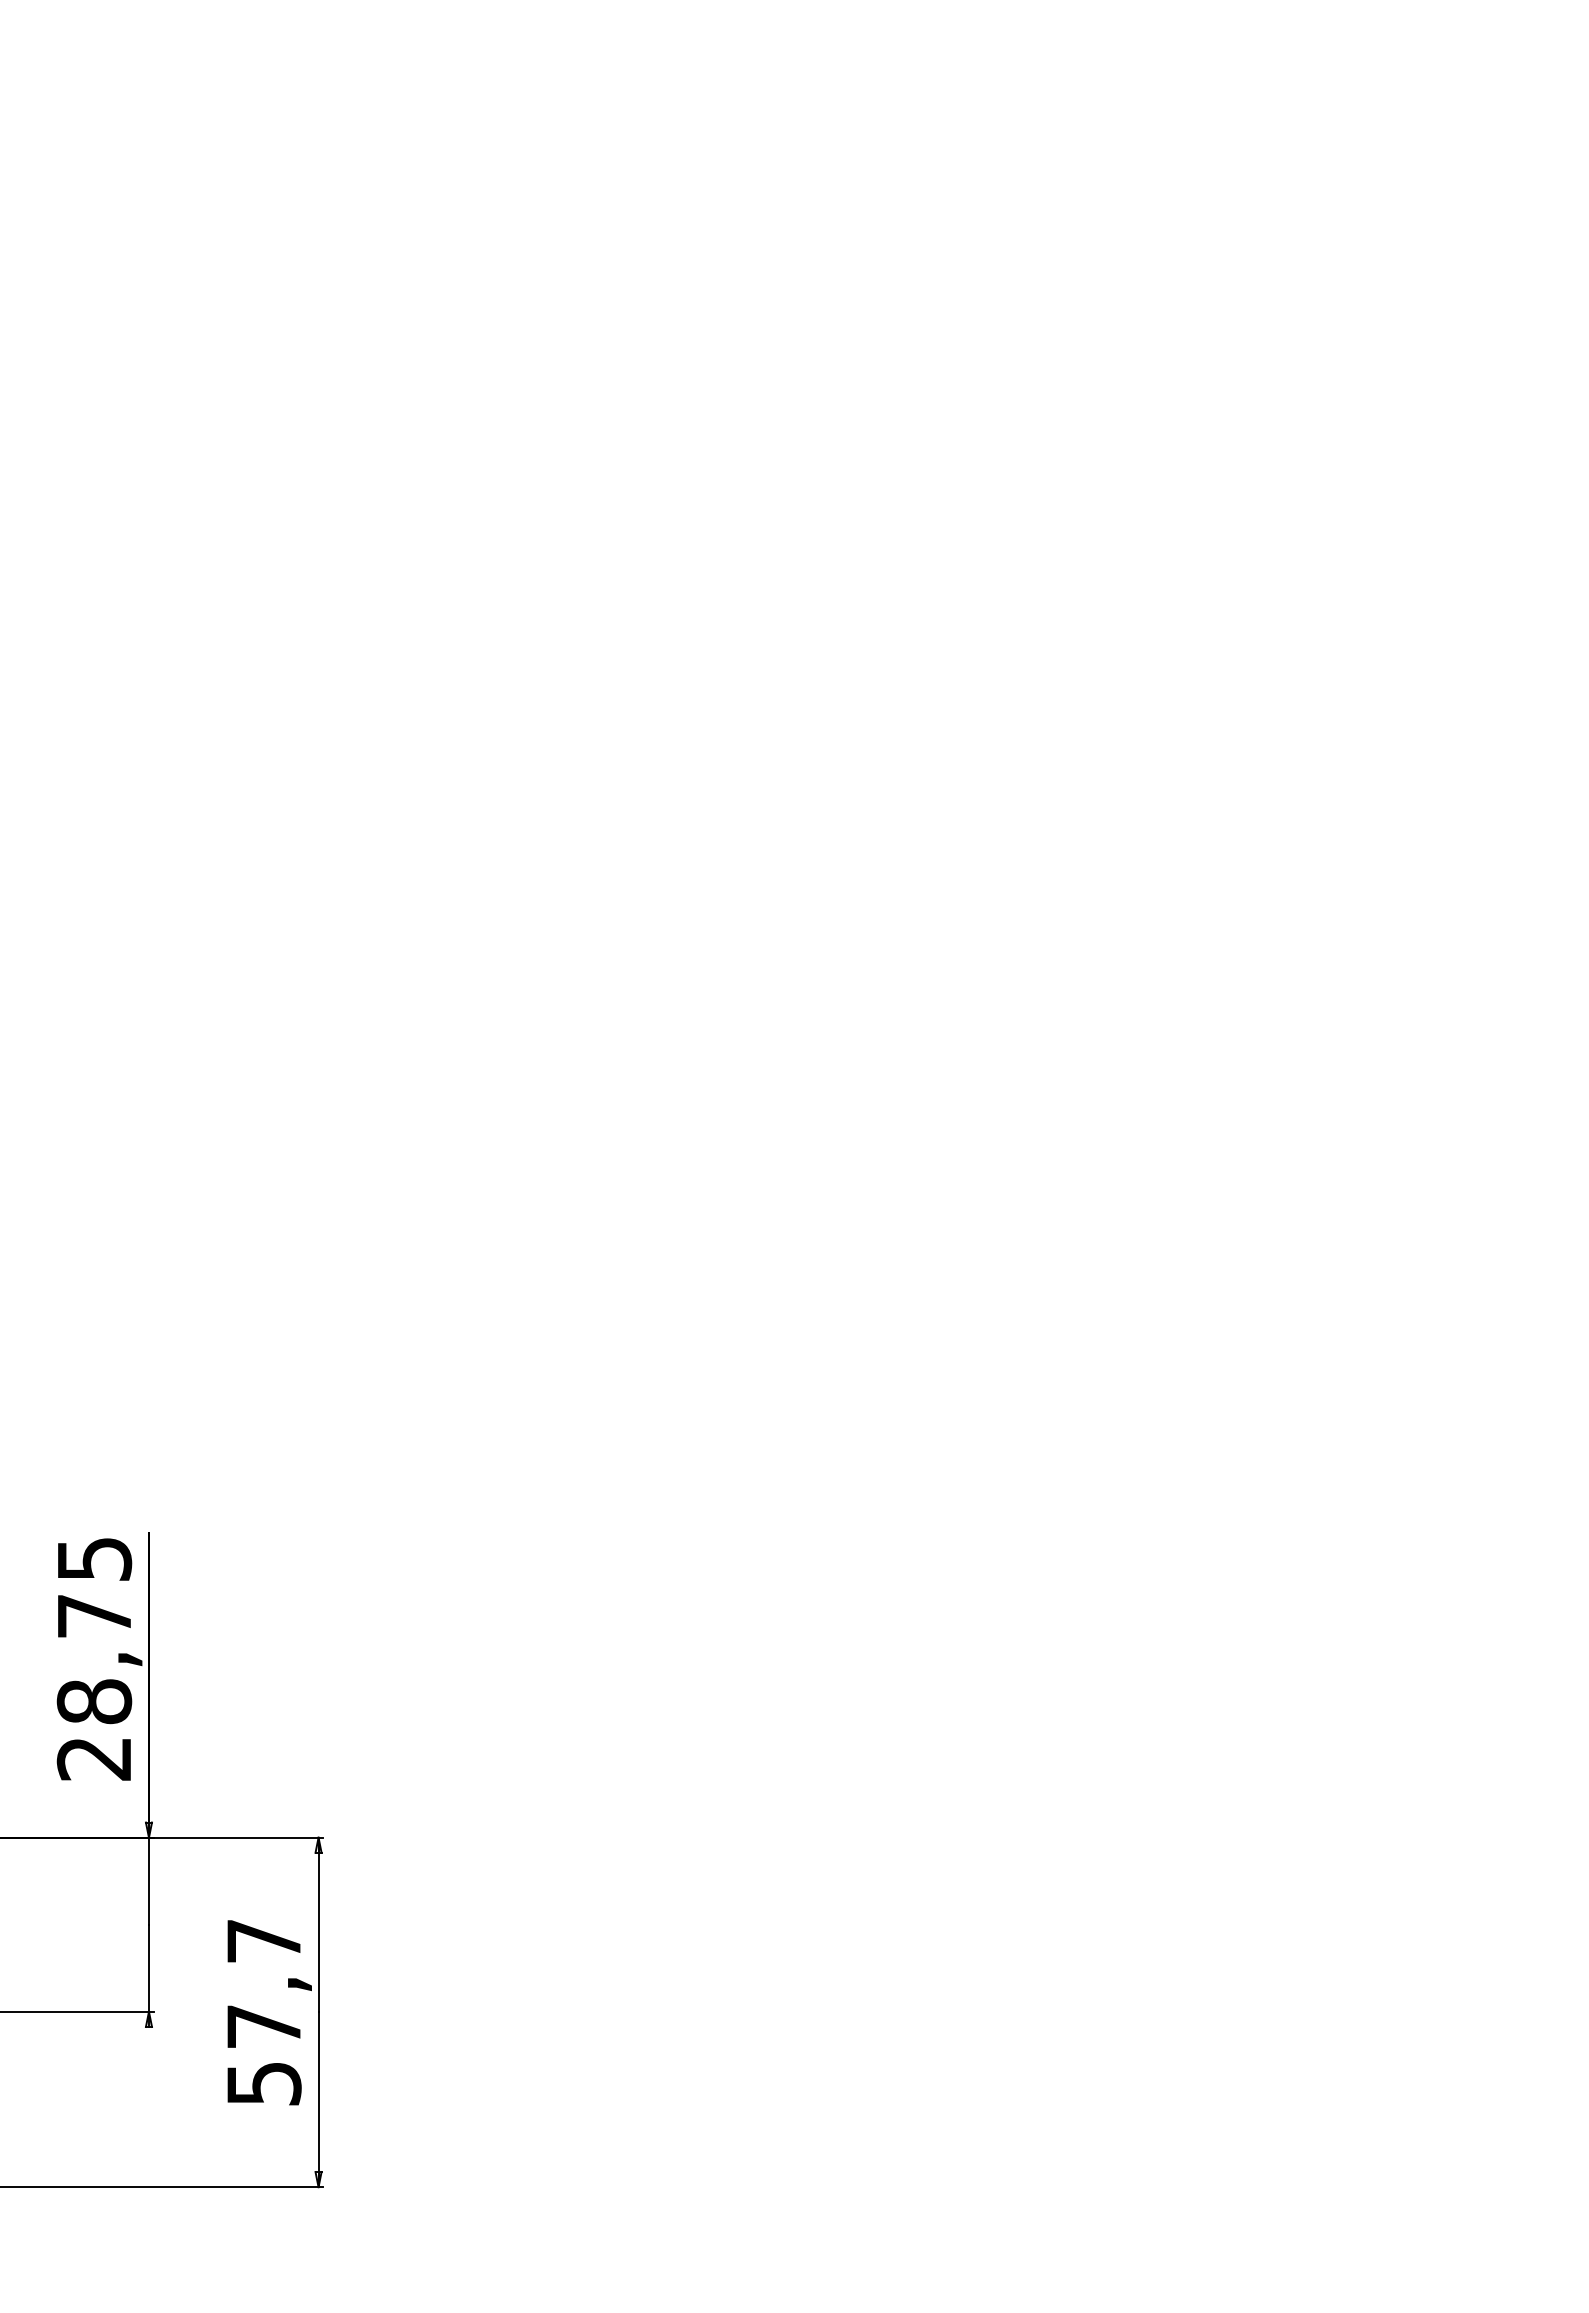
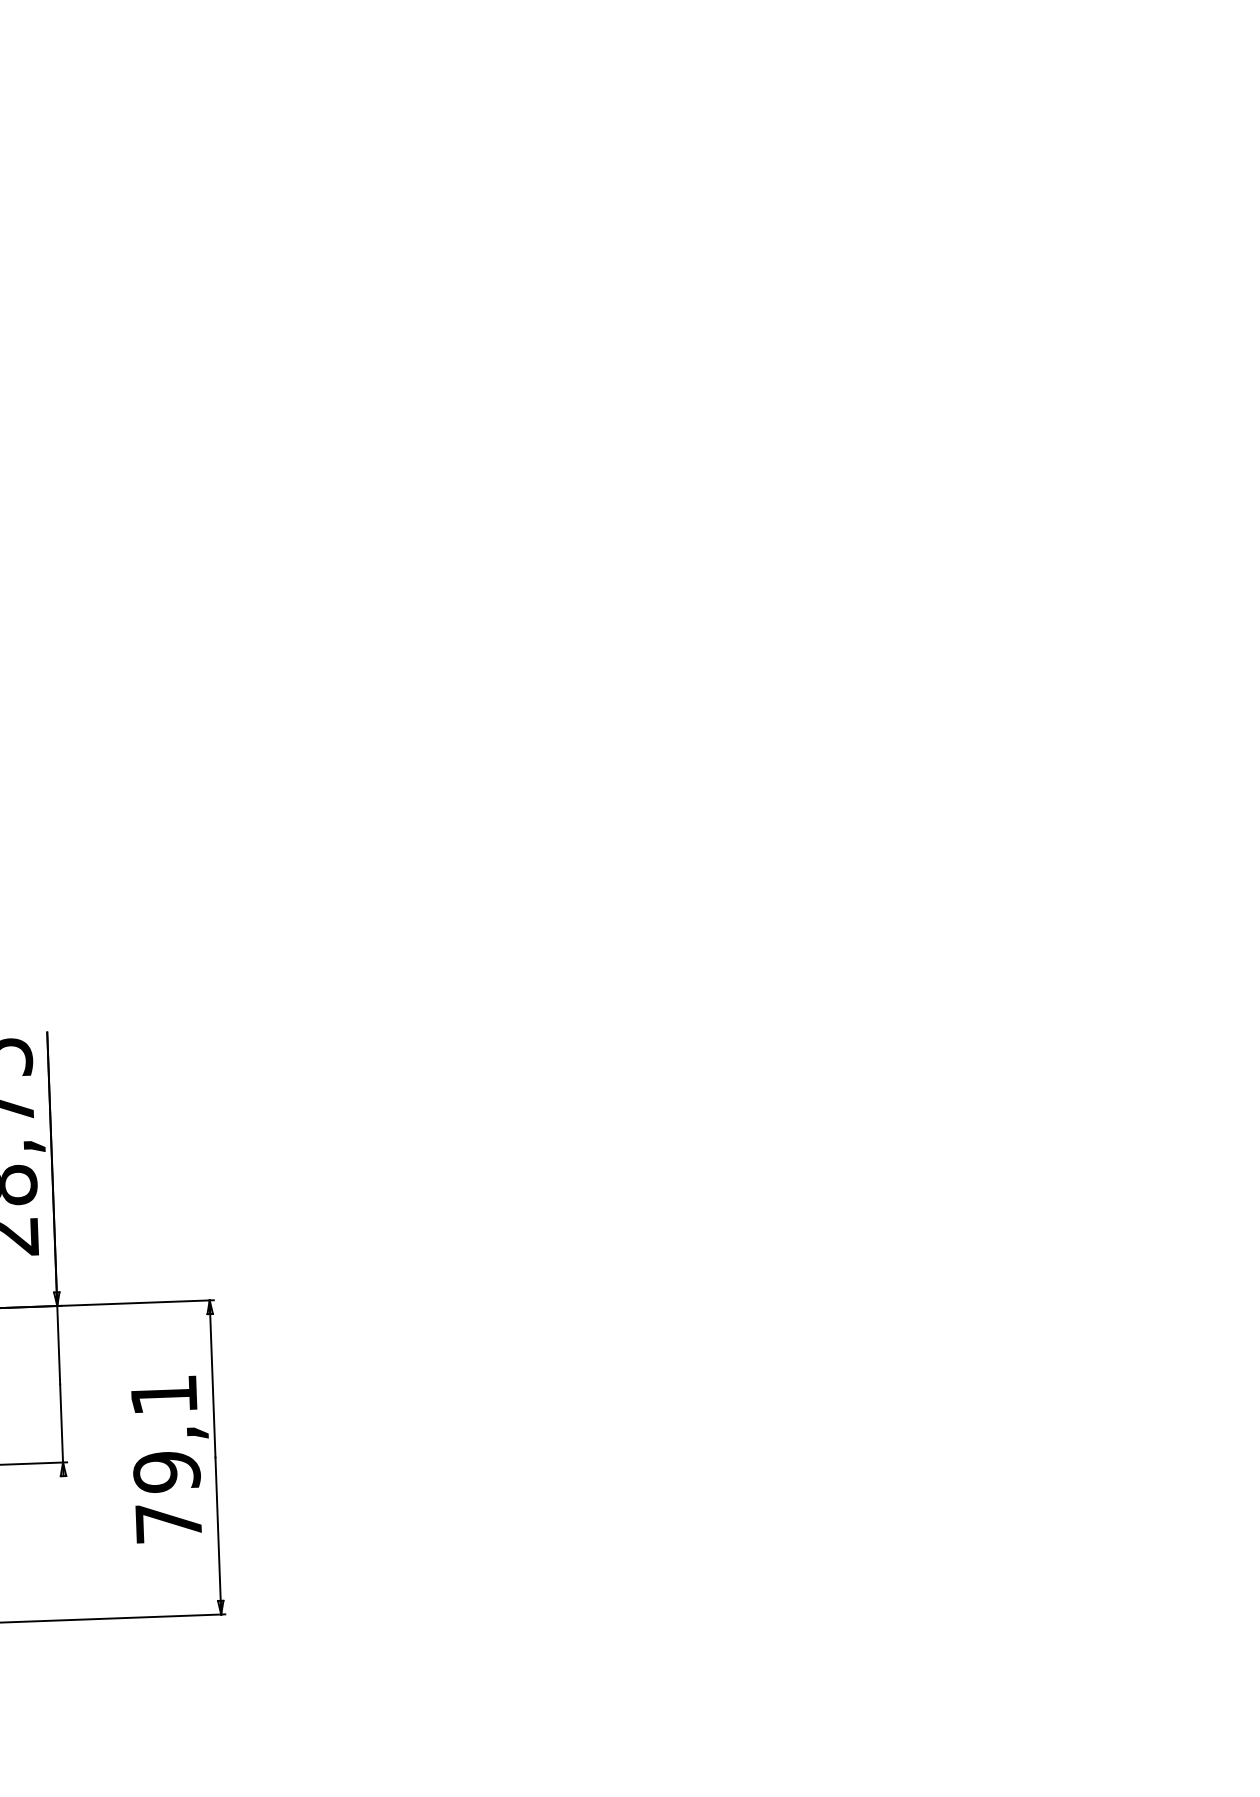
text: (263, 2012) -> (165, 1459), 57,7 -> 79,1

